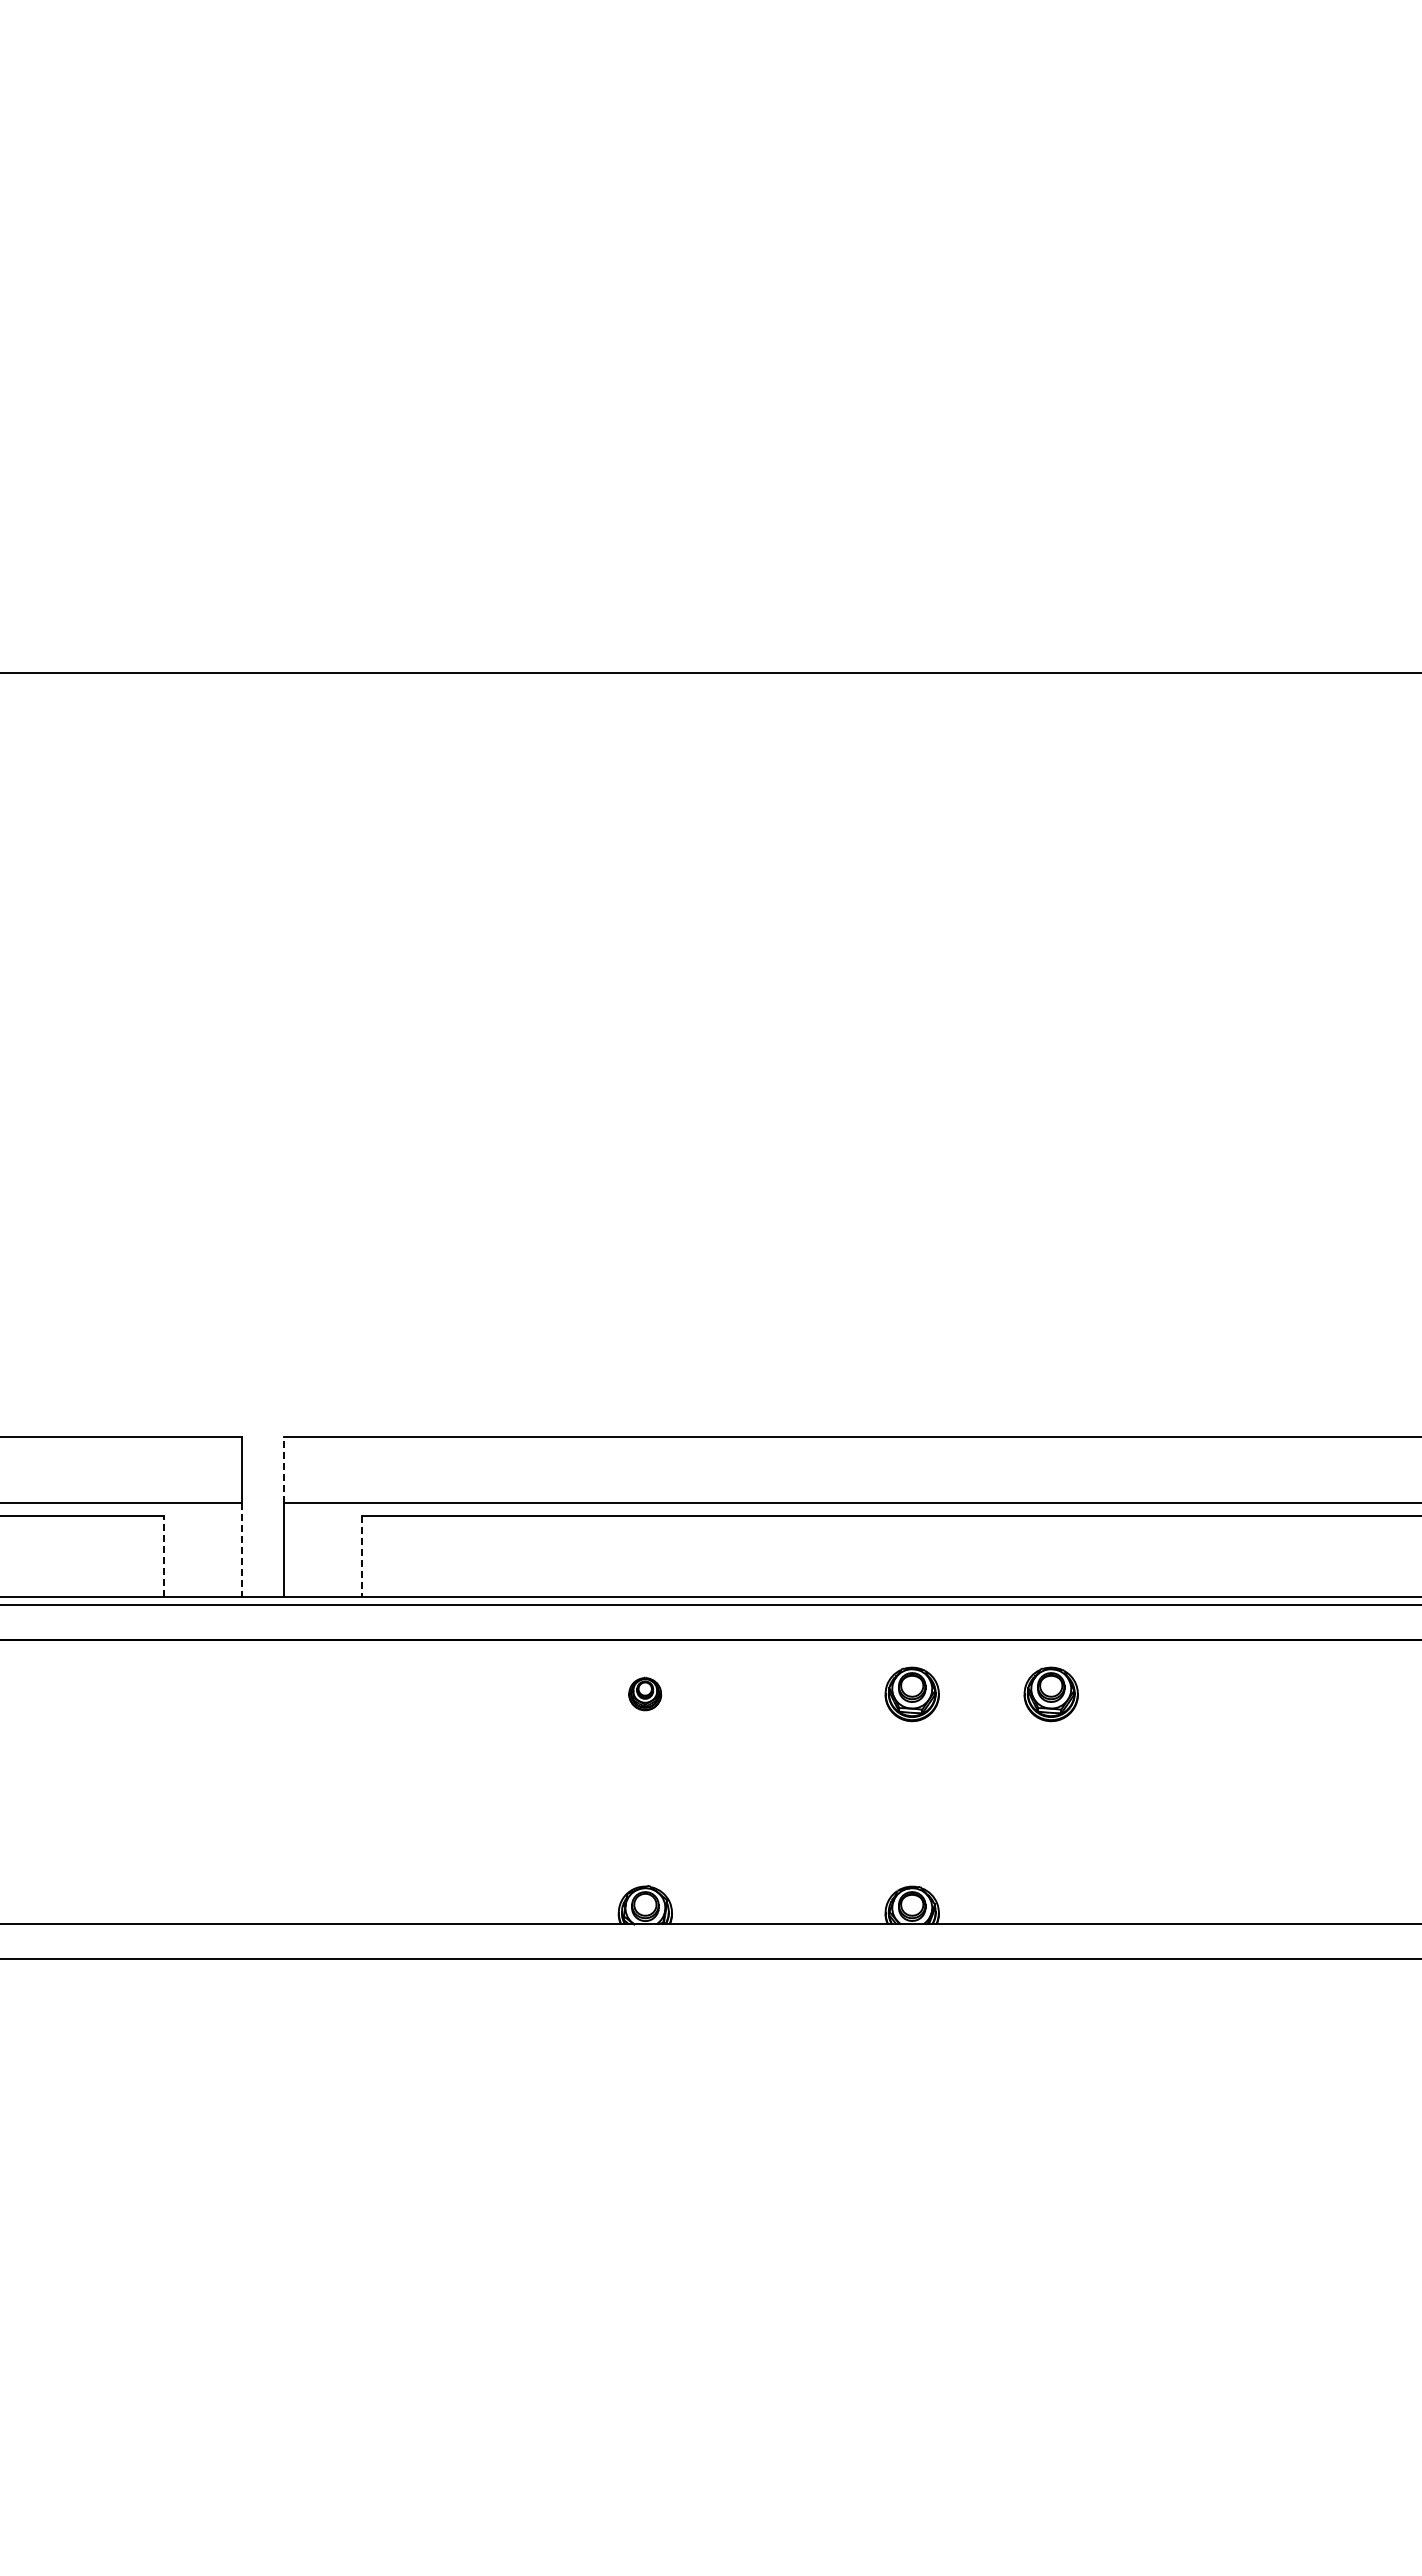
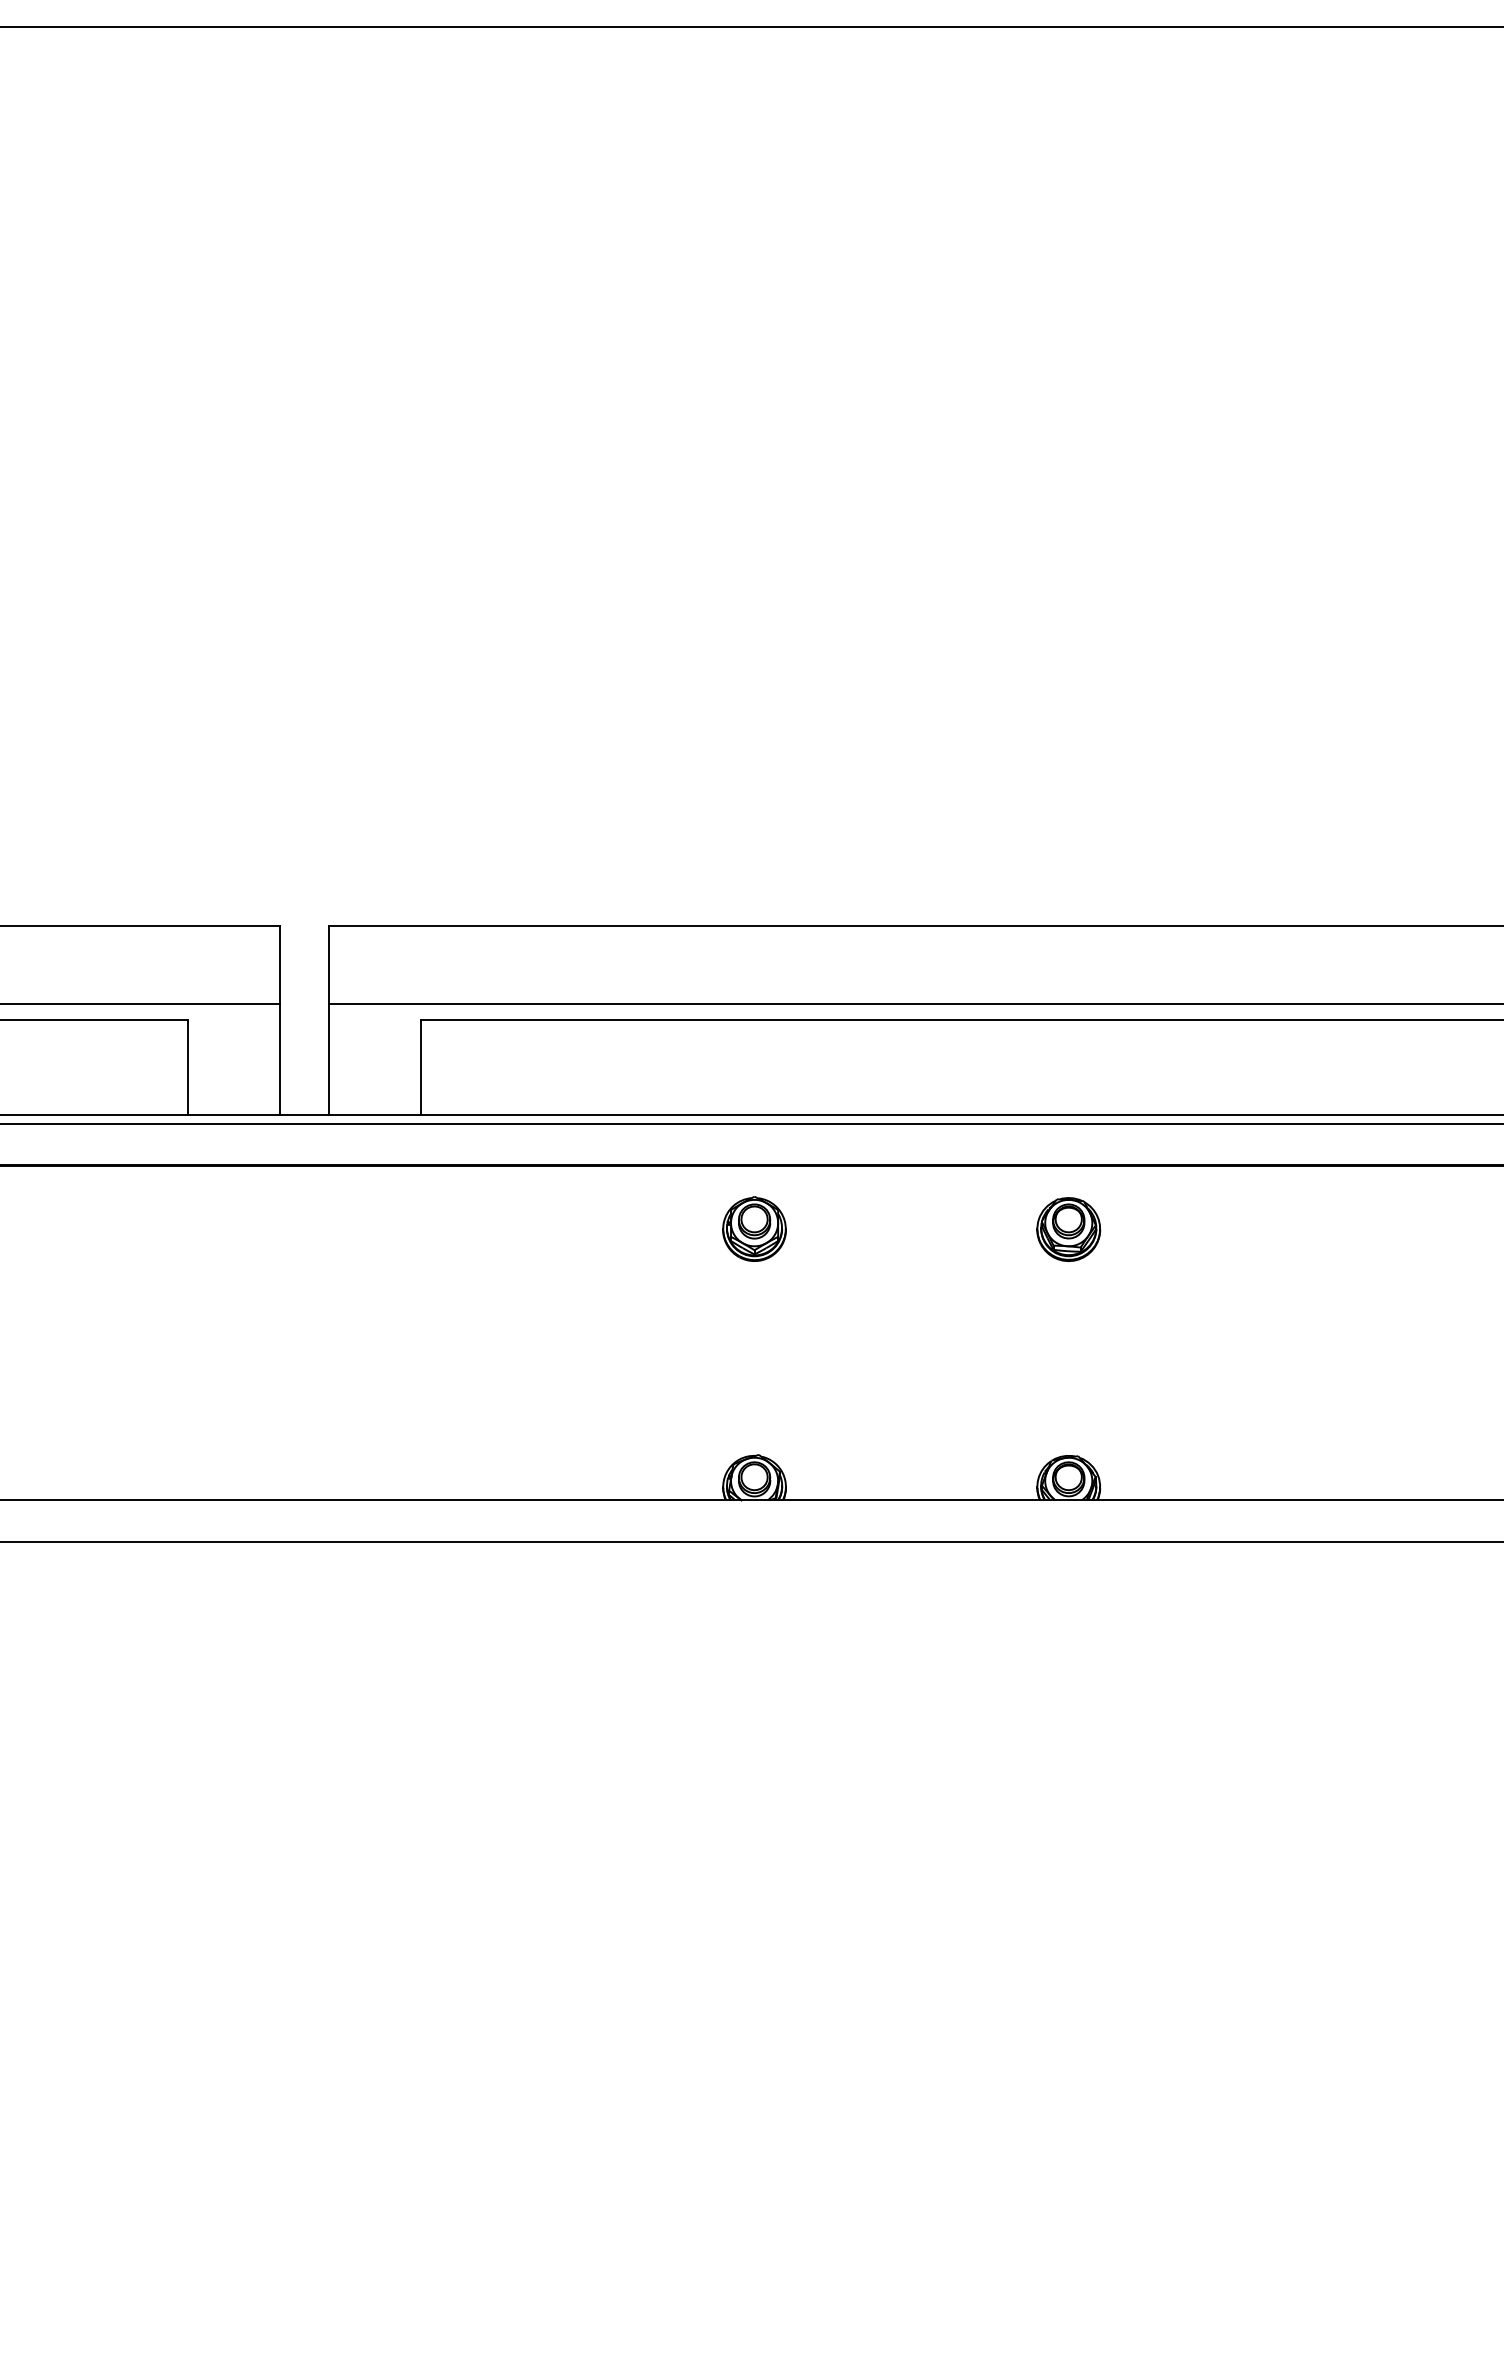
line: (284, 1469) -> (329, 964), dashed -> solid
line: (242, 1550) -> (280, 1060), dashed -> solid
line: (164, 1556) -> (188, 1067), dashed -> solid
line: (362, 1556) -> (421, 1067), dashed -> solid
part: (644, 1693) -> (753, 1228), size x1.67
part: (1050, 1694) -> (1231, 1229), removed

